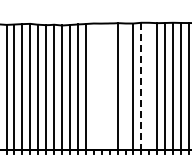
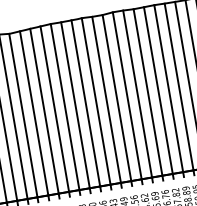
line: (93, 86) -> (64, 106), added
line: (101, 86) -> (75, 104), added
line: (109, 86) -> (85, 102), added
line: (125, 86) -> (106, 99), added
line: (141, 86) -> (127, 95), dashed -> solid
line: (149, 86) -> (137, 93), added

